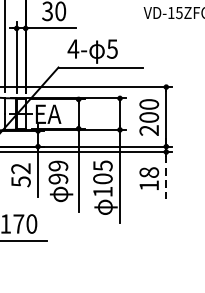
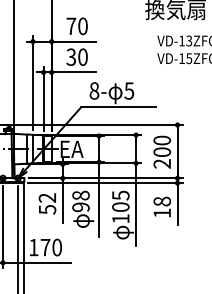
text: (73, 48) -> (94, 90), 4- -> 8-
text: (57, 165) -> (80, 195), 99 -> 98
line: (166, 178) -> (177, 206), dashed -> solid

